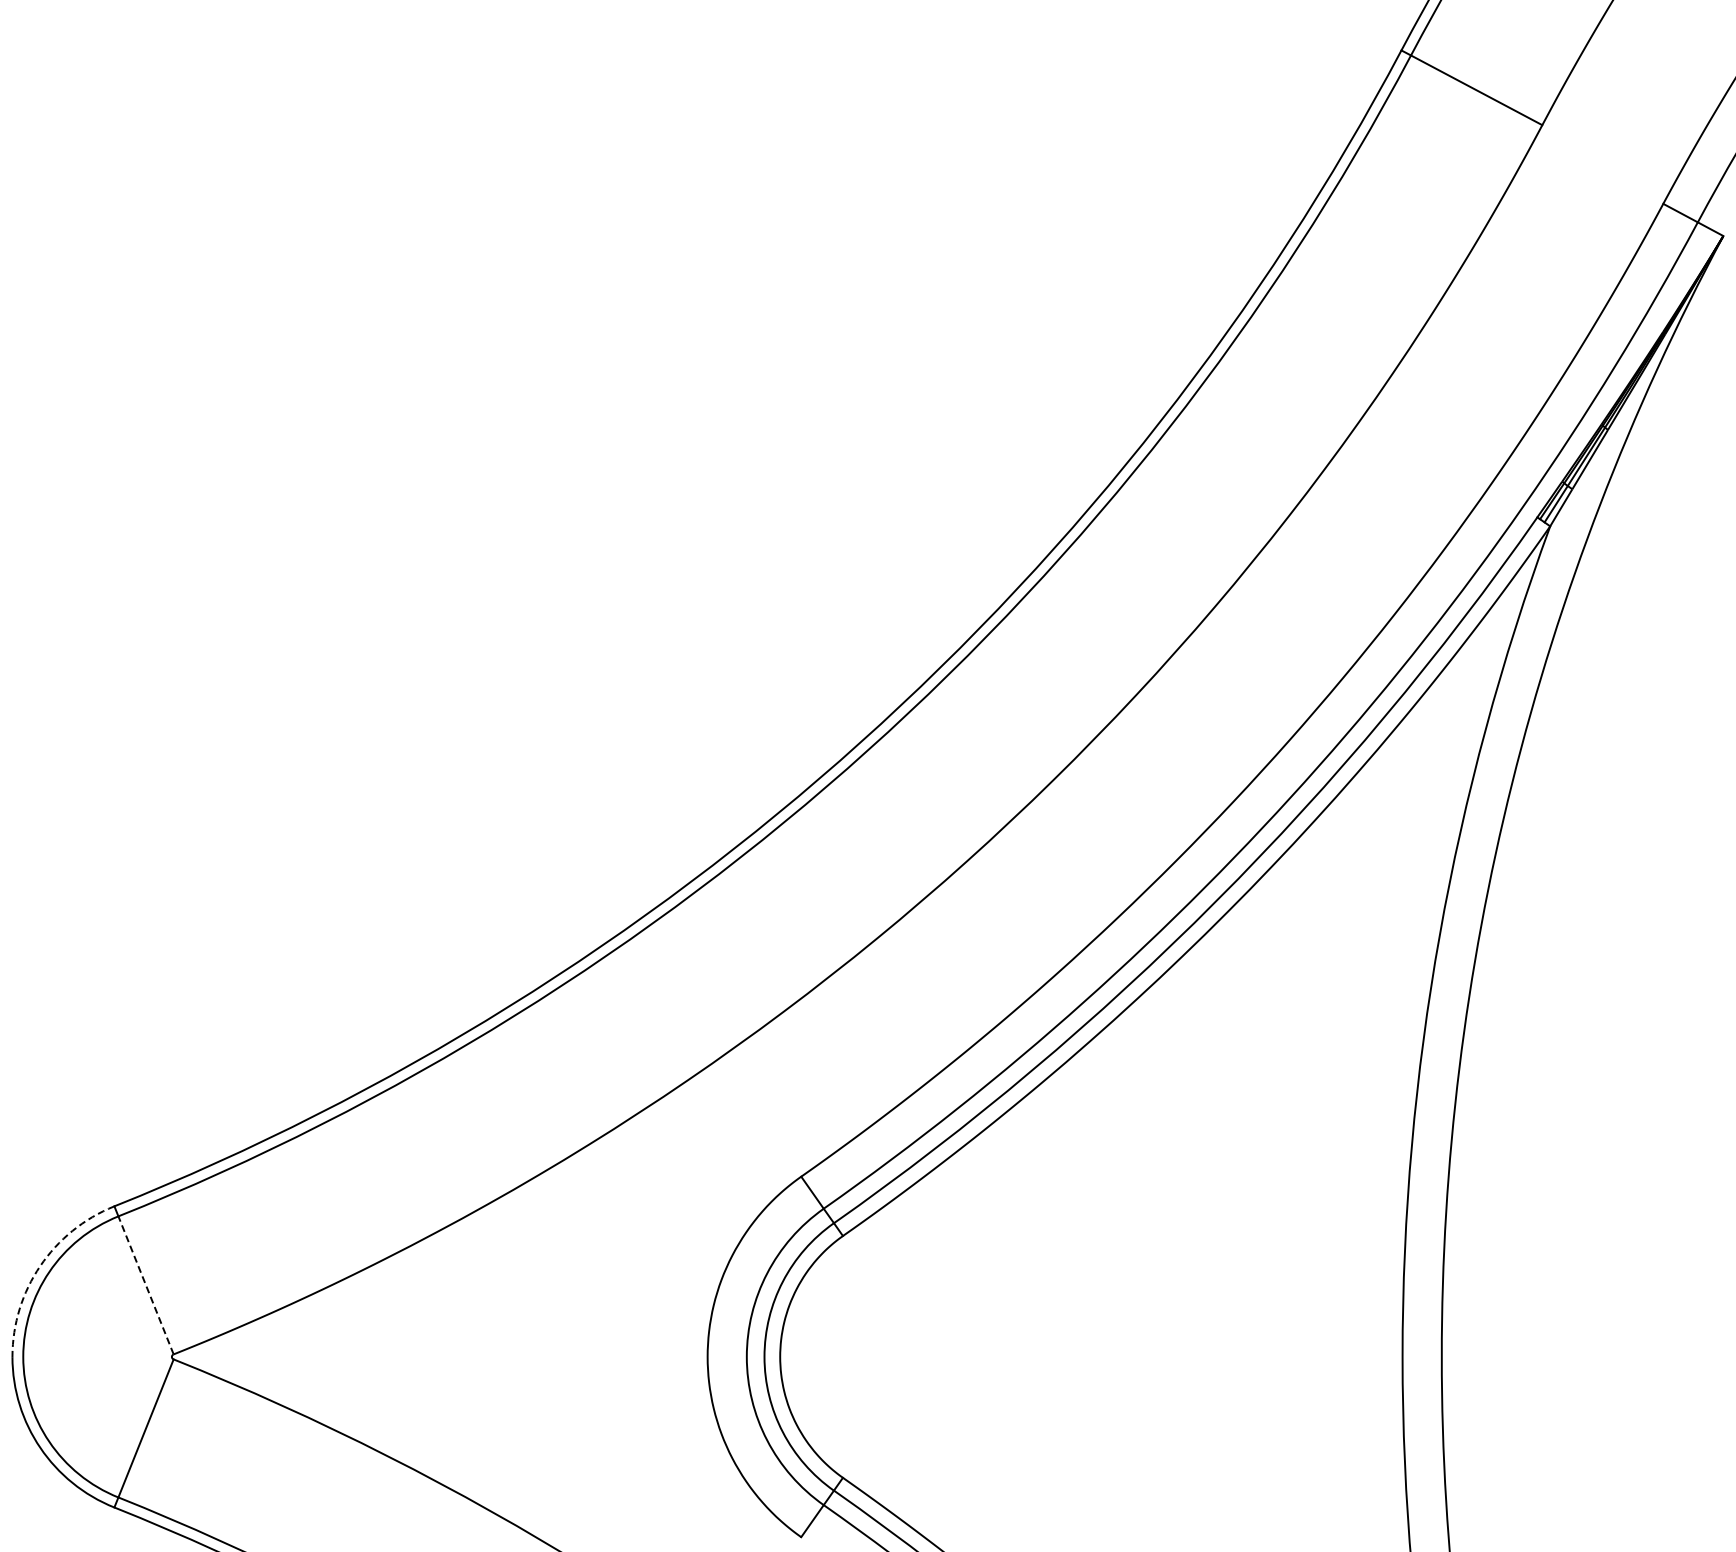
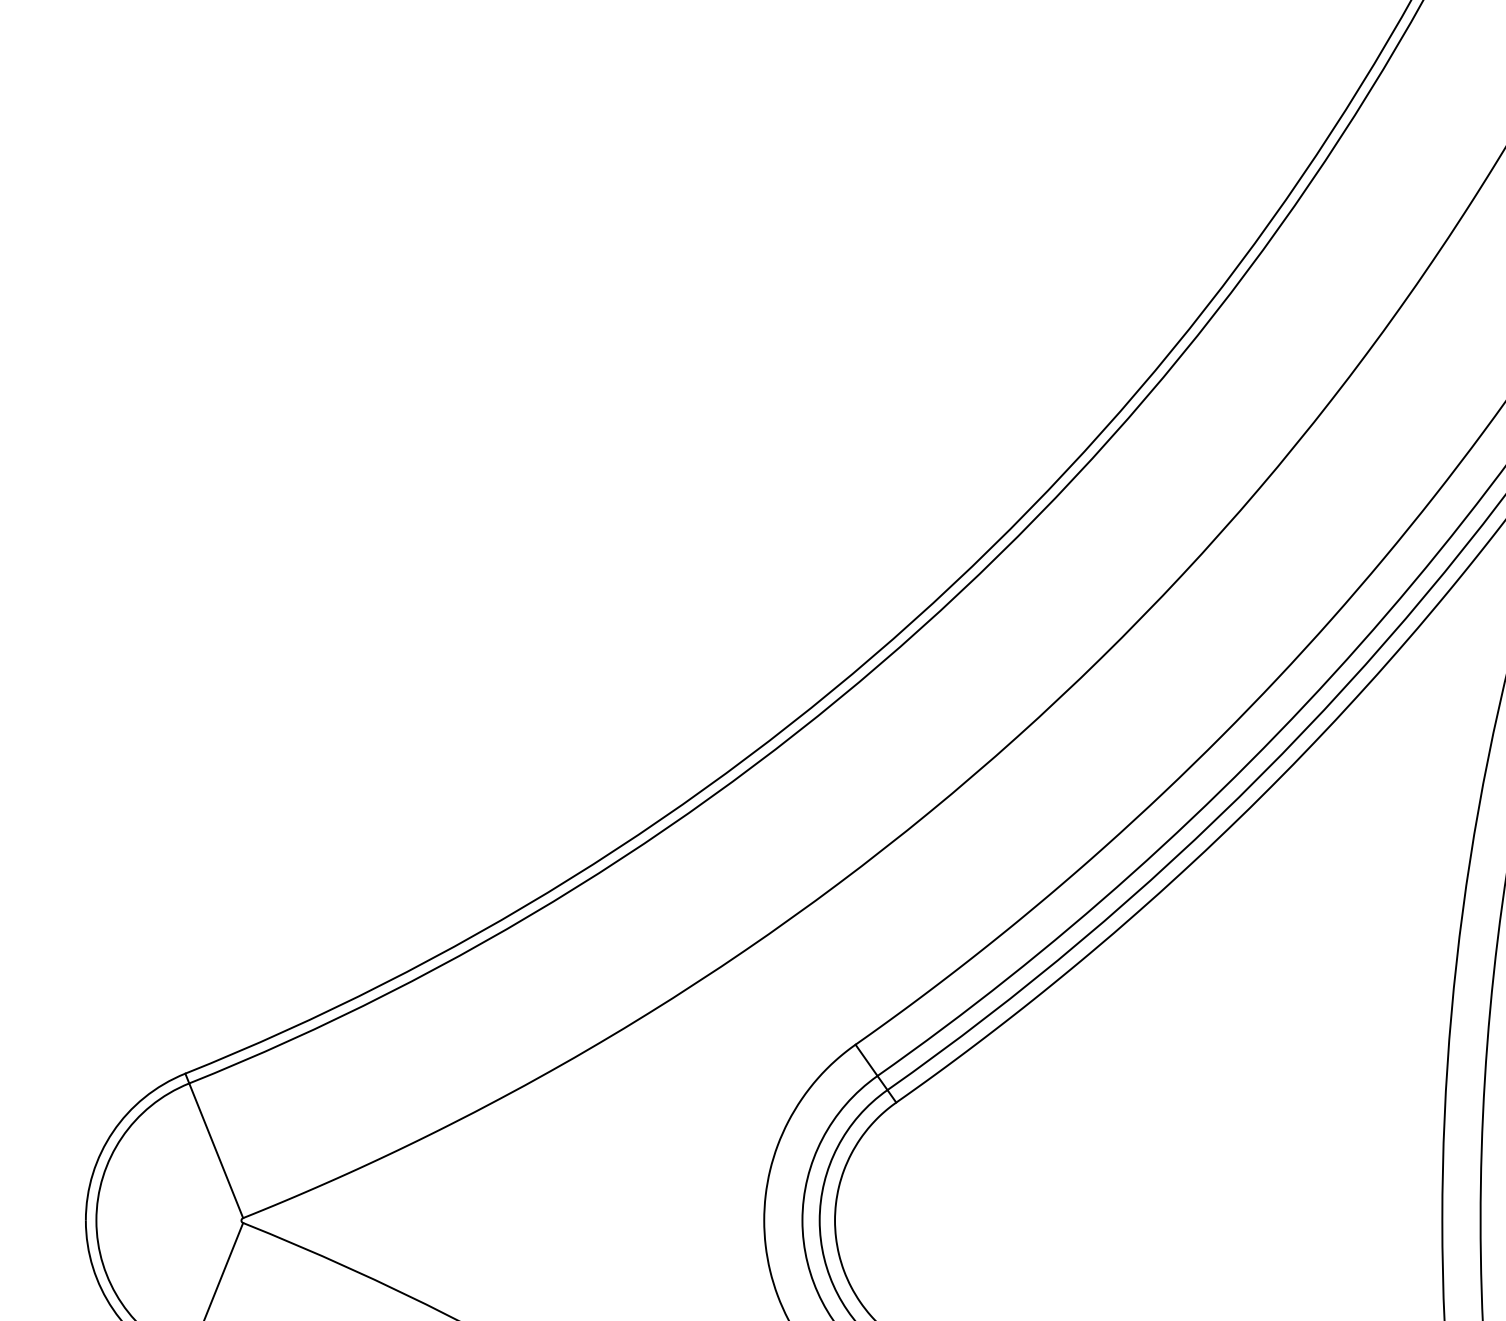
arc: (40, 1266) -> (113, 1132), dashed -> solid
line: (145, 1284) -> (215, 1149), dashed -> solid

